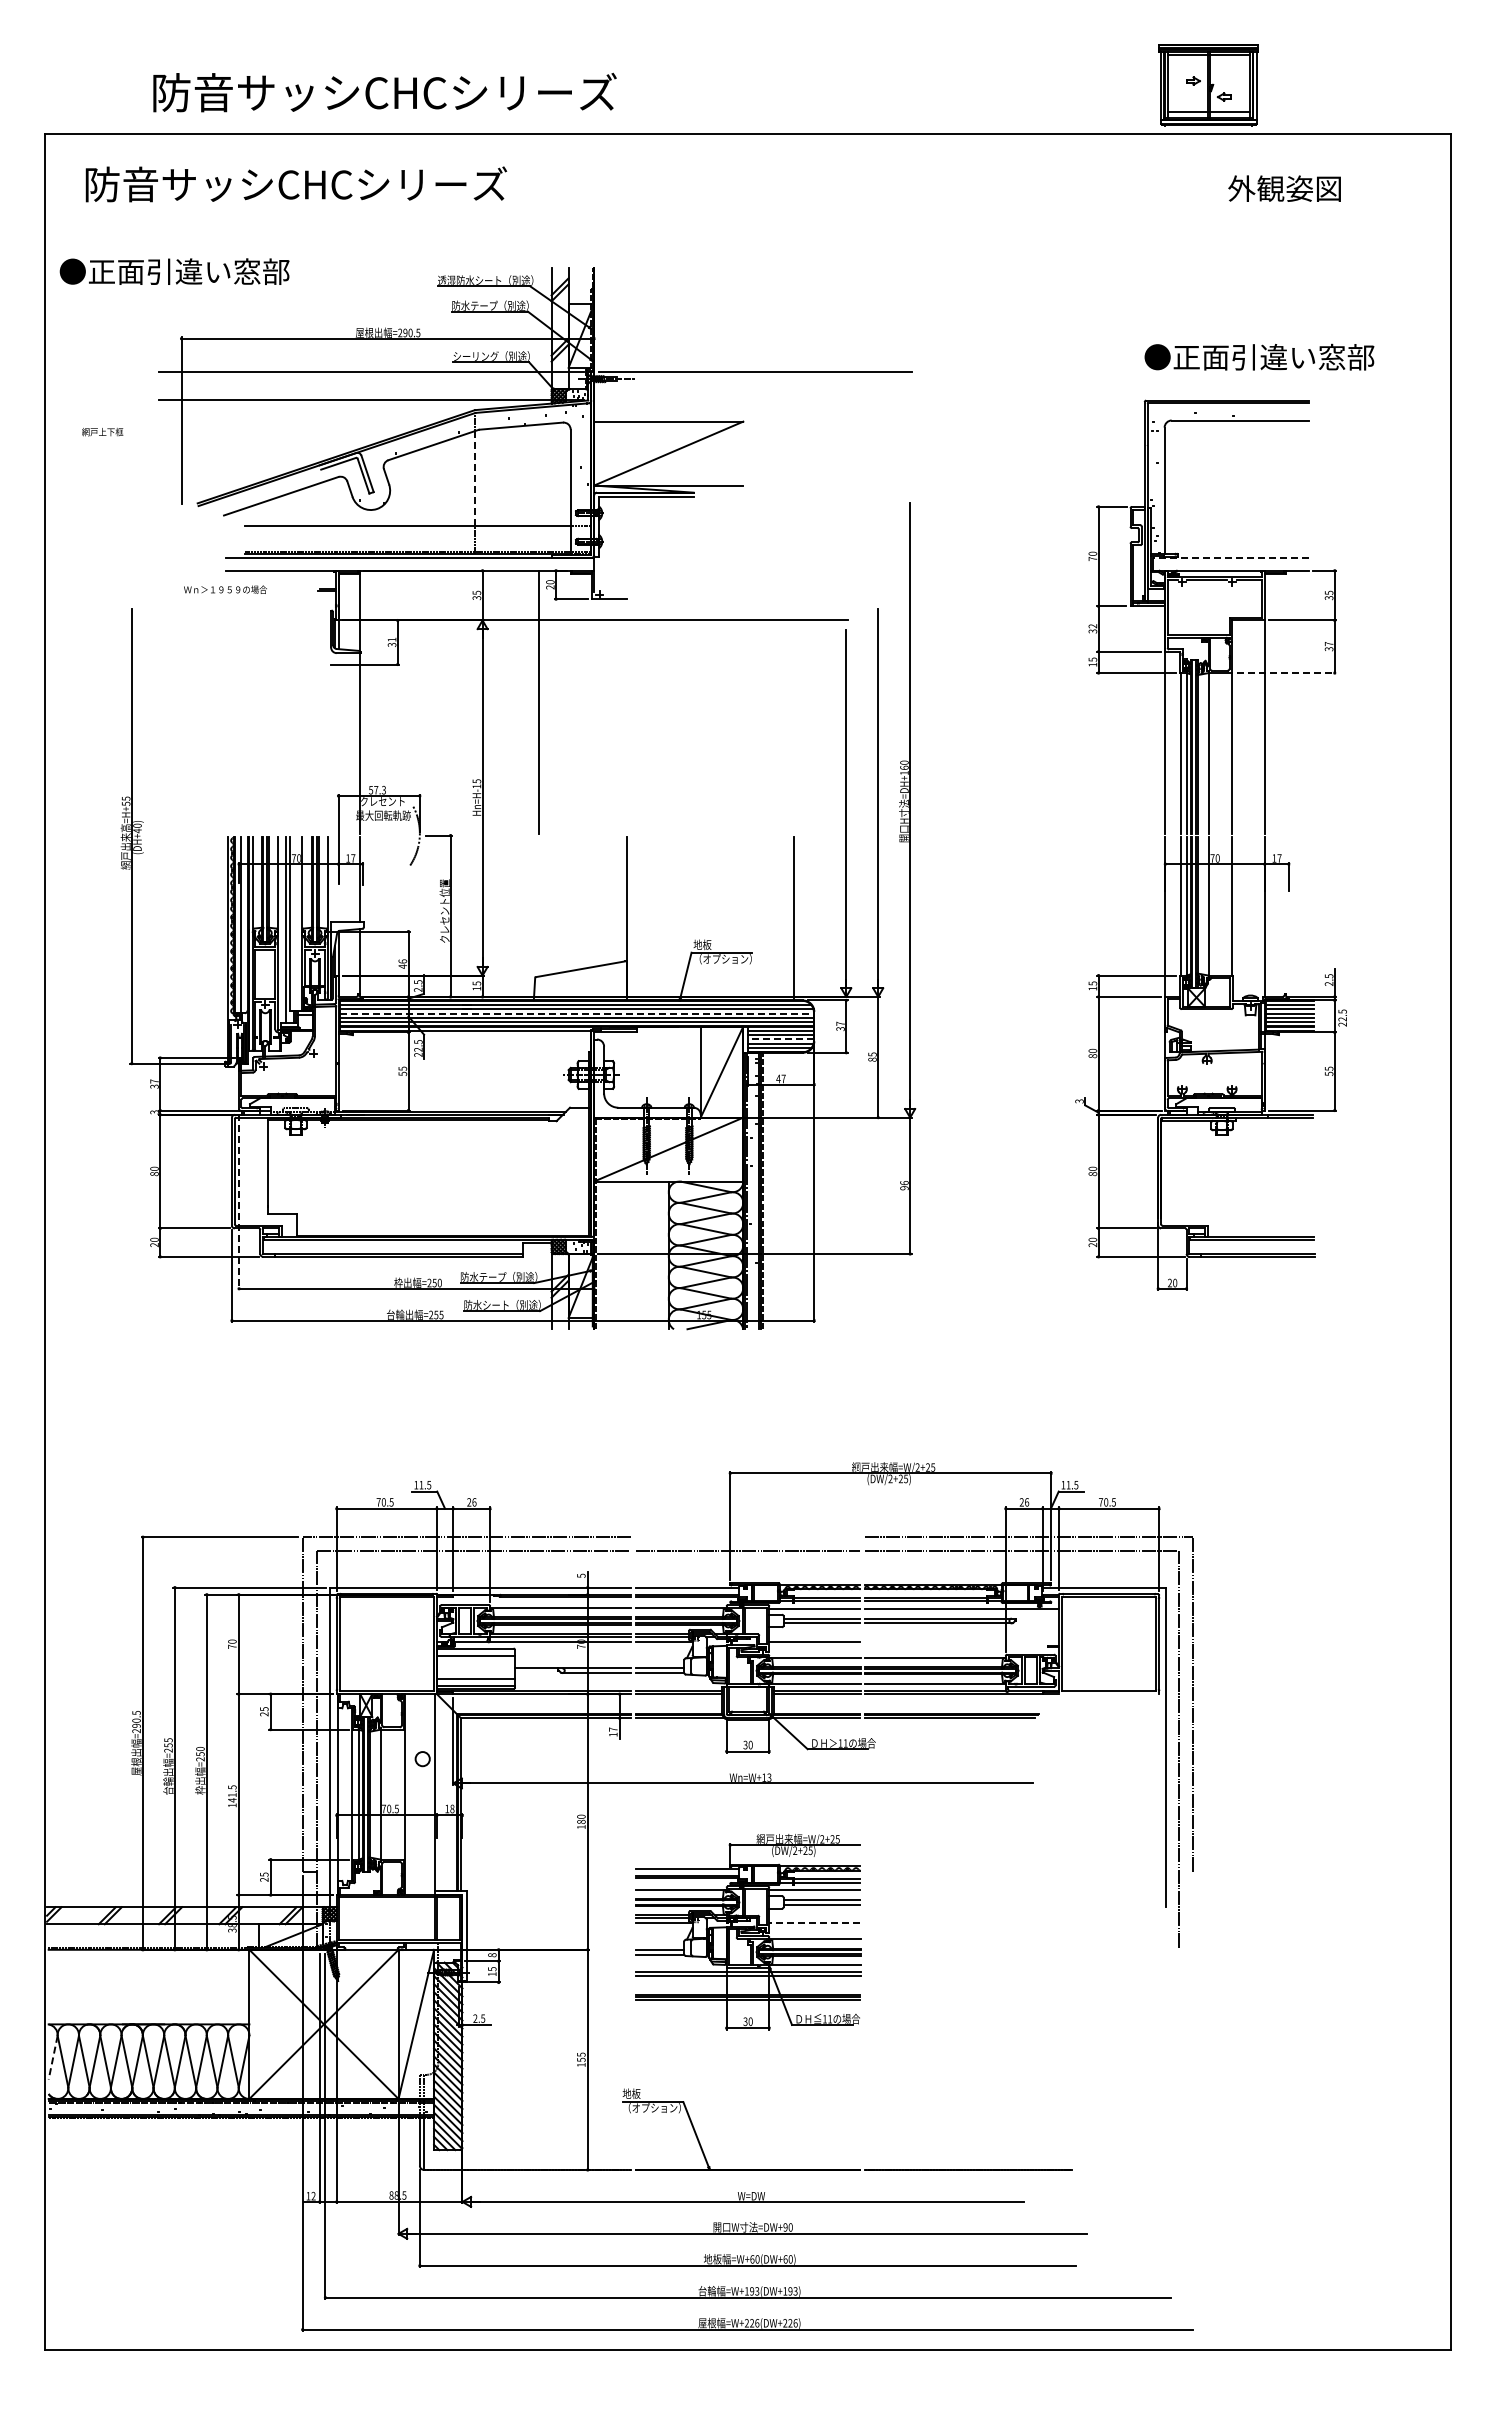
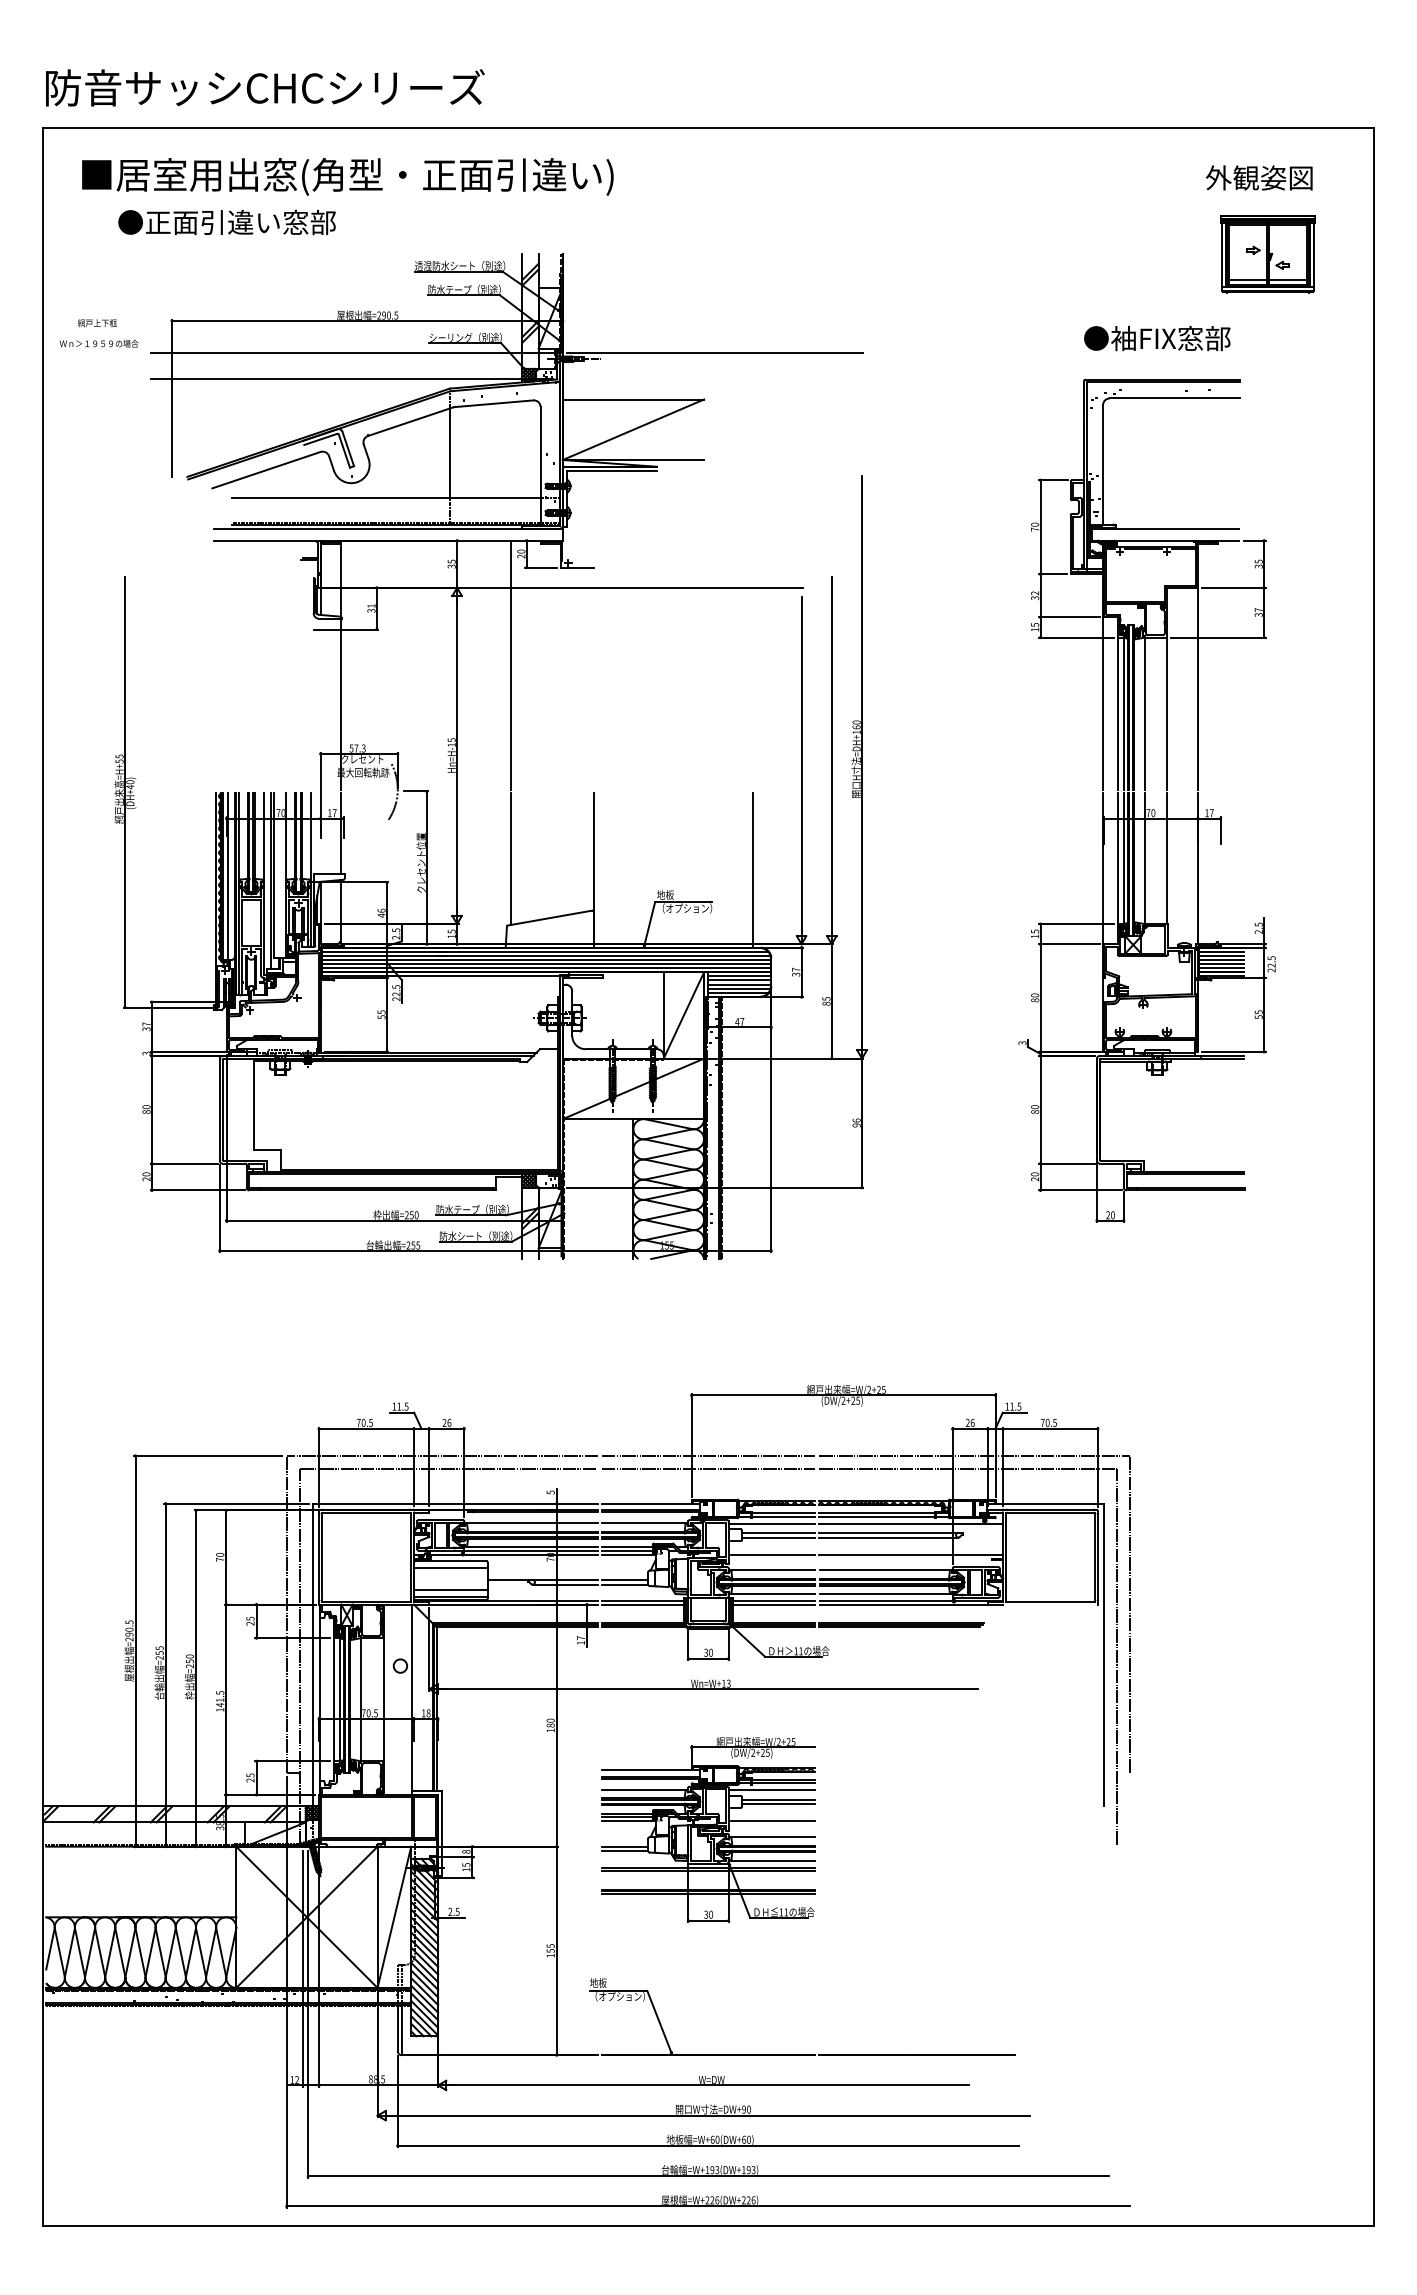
part: (1208, 85) -> (1267, 254), moved
text: (384, 92) -> (264, 87), moved
text: (366, 186) -> (347, 176), 防音サッシCHCシリーズ -> ■居室用出窓(角型・正面引違い)
text: (1284, 188) -> (1259, 177), moved
text: (174, 271) -> (226, 222), moved
text: (1273, 356) -> (1206, 337), ●正面引違い窓部 -> ●袖FIX窓部
text: (102, 431) -> (97, 322), moved
line: (474, 478) -> (449, 453), dashed -> solid
line: (1230, 558) -> (1165, 529), dashed -> solid
text: (225, 589) -> (99, 343), moved
line: (1286, 673) -> (1218, 638), dashed -> solid
line: (539, 906) -> (511, 858), added
line: (576, 1013) -> (546, 959), dashed -> solid
line: (780, 1039) -> (739, 984), dashed -> solid
line: (239, 1202) -> (226, 1138), dashed -> solid
line: (747, 1537) -> (708, 1456), added
line: (961, 1641) -> (910, 1554), added
line: (814, 1923) -> (771, 1821), dashed -> solid
line: (53, 2058) -> (50, 1949), dashed -> solid

